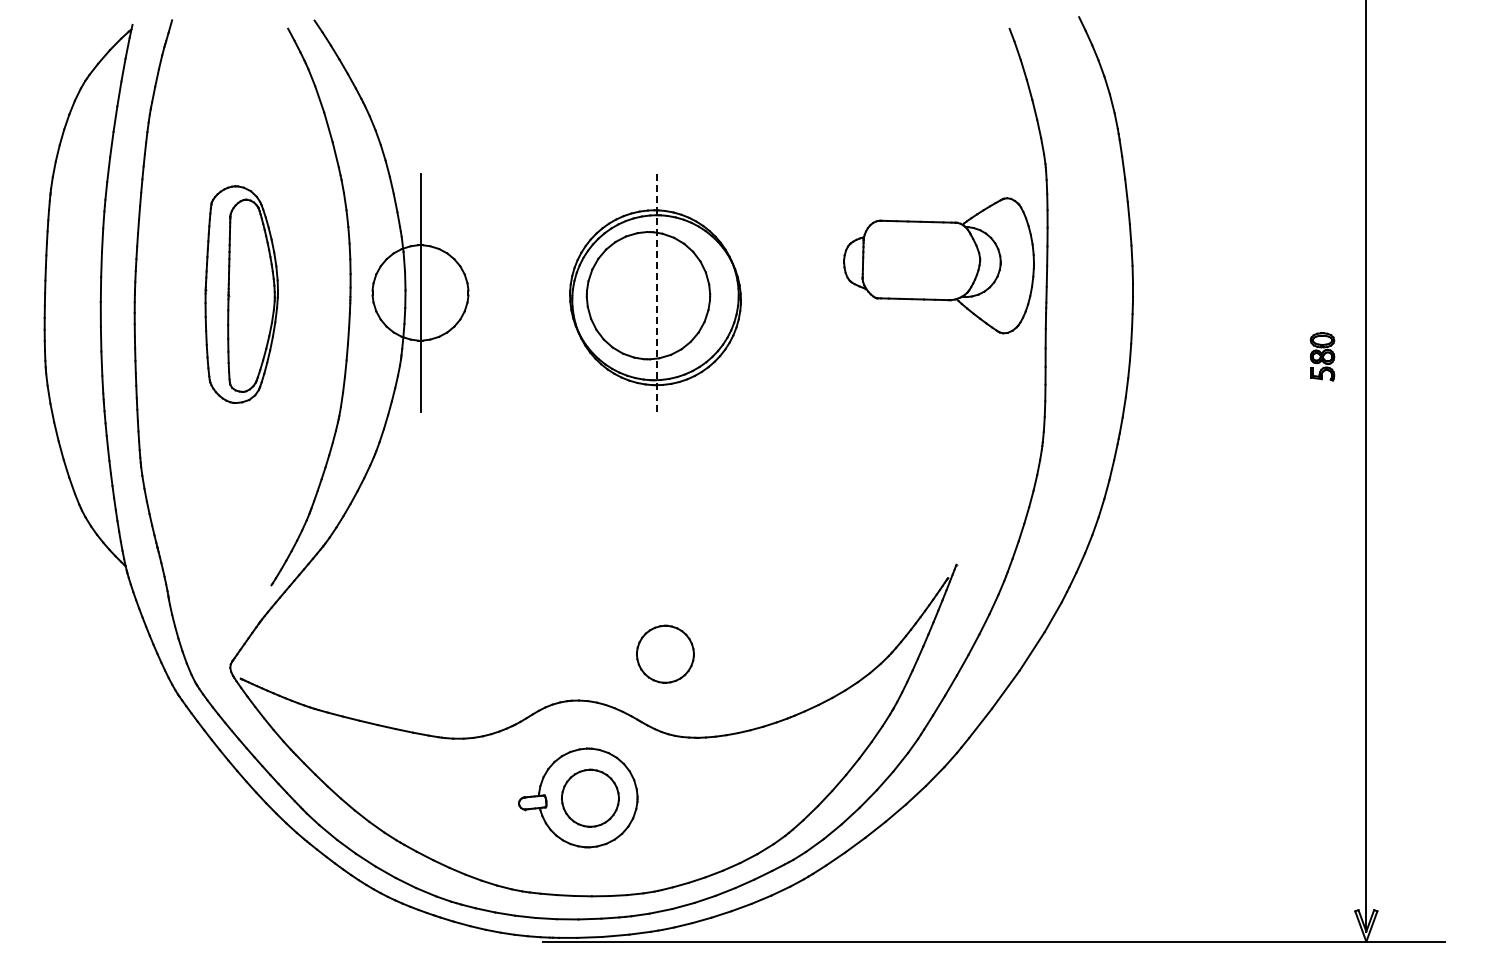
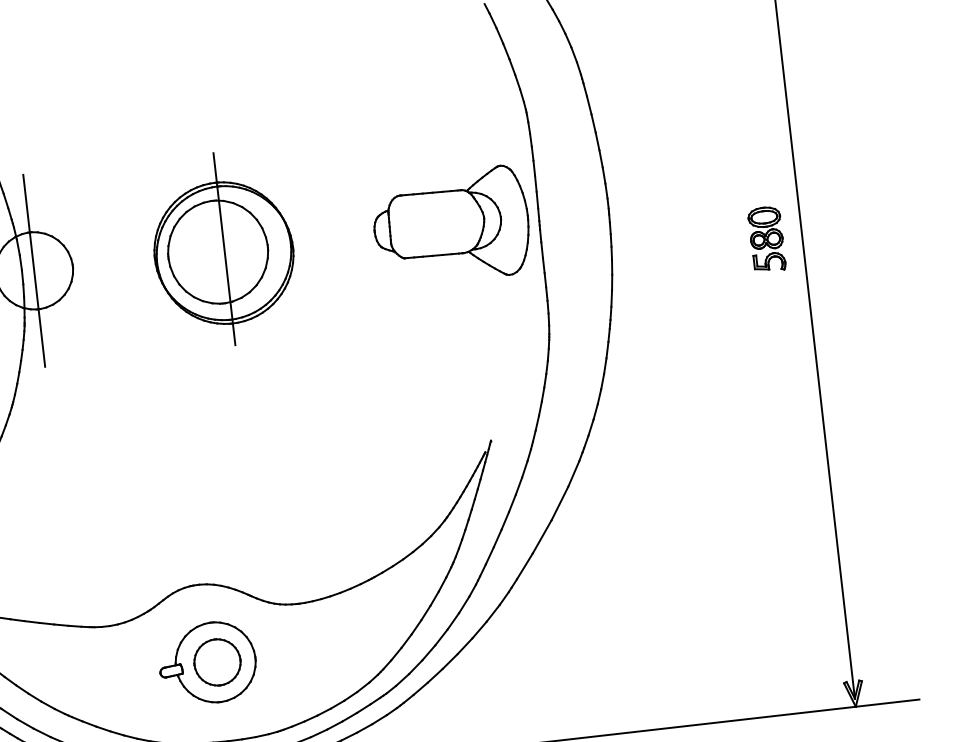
part: (938, 265) -> (451, 226), moved
line: (656, 293) -> (224, 249), dashed -> solid
part: (1322, 356) -> (766, 239), size x1.67
part: (665, 653) -> (264, 538), removed

